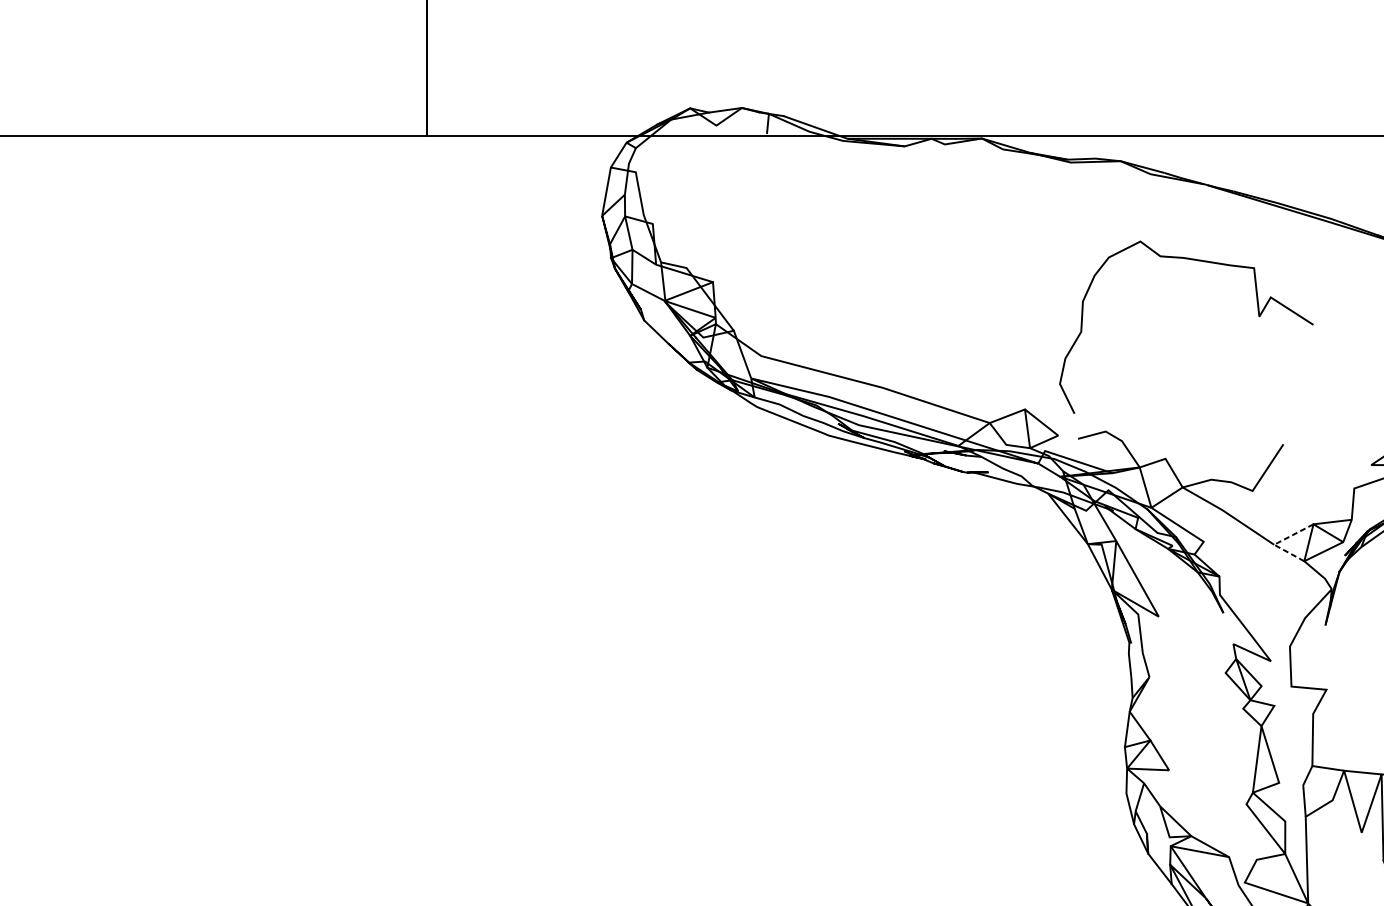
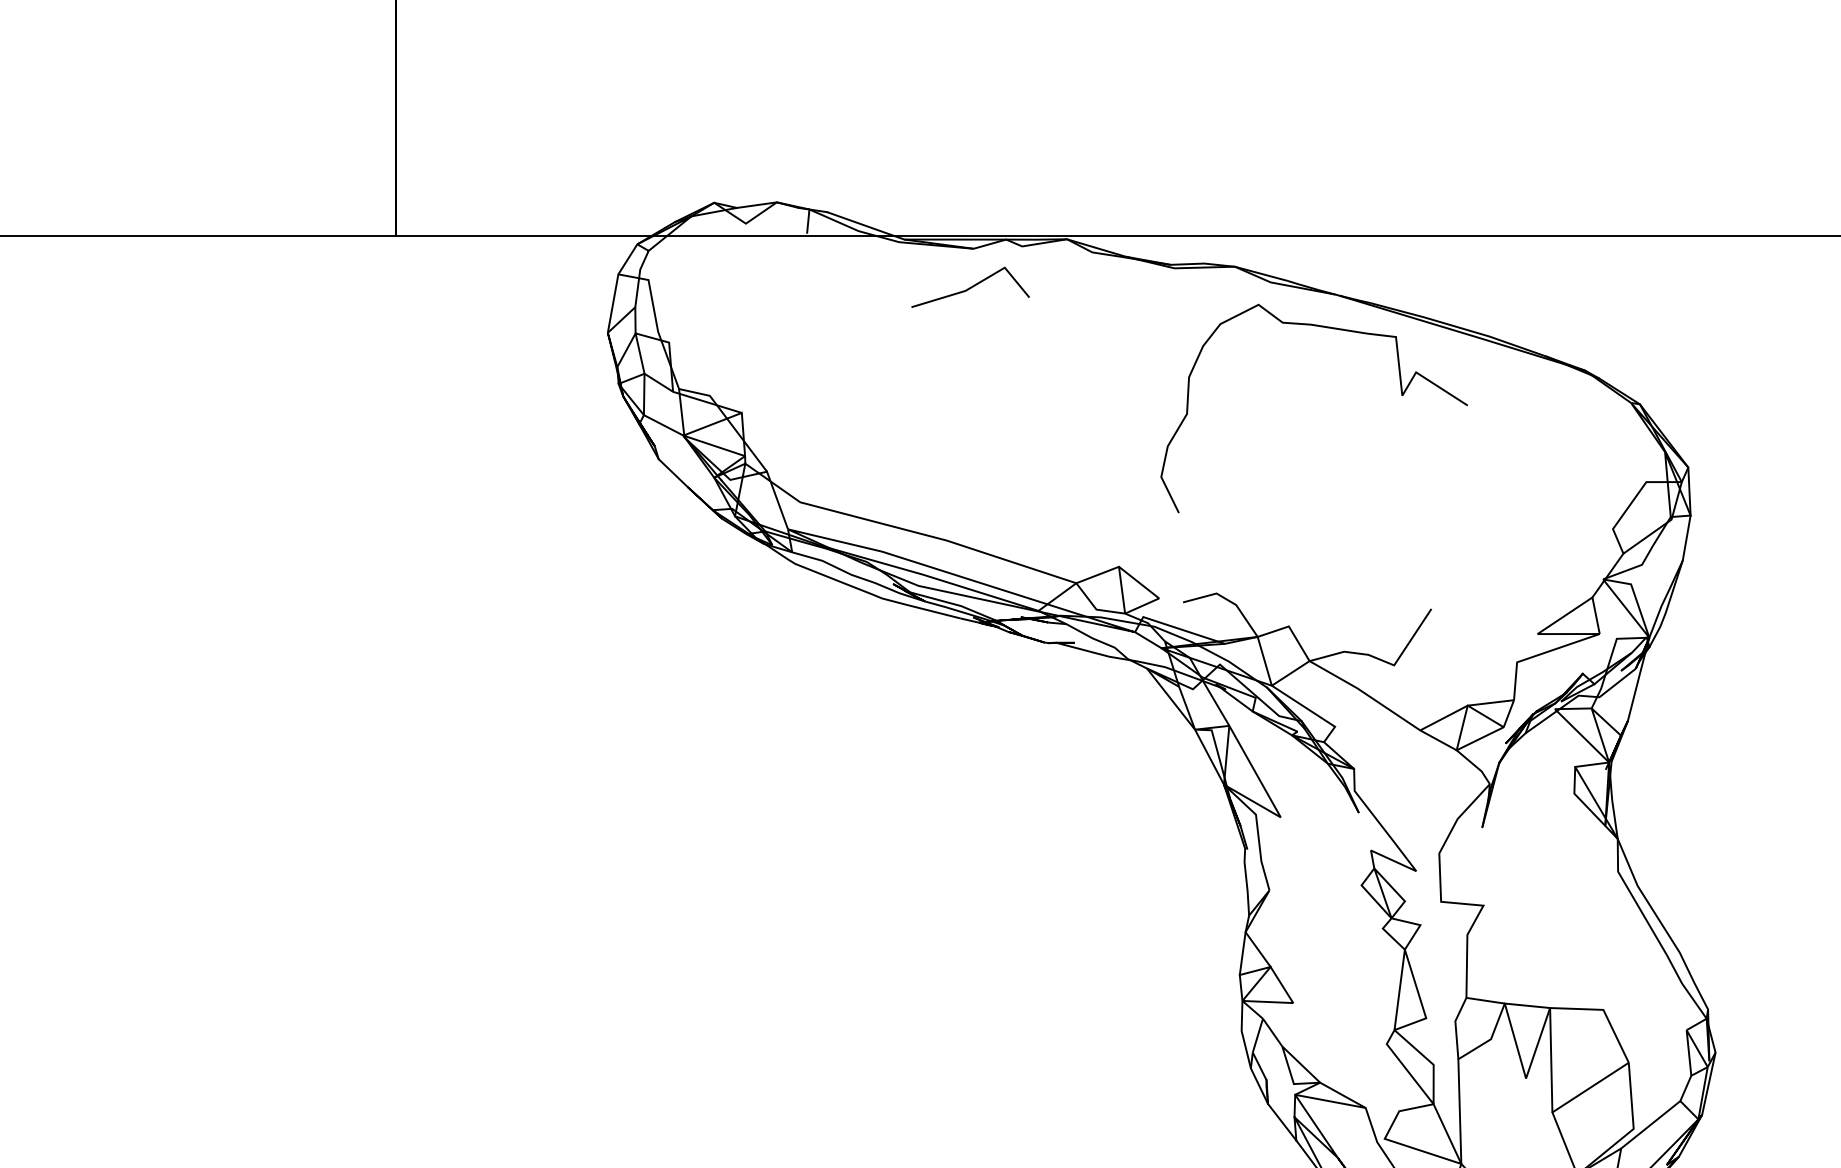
line: (902, 177) -> (970, 286), added
curve: (1197, 261) -> (1327, 328), moved
line: (1277, 543) -> (1424, 728), dashed -> solid

